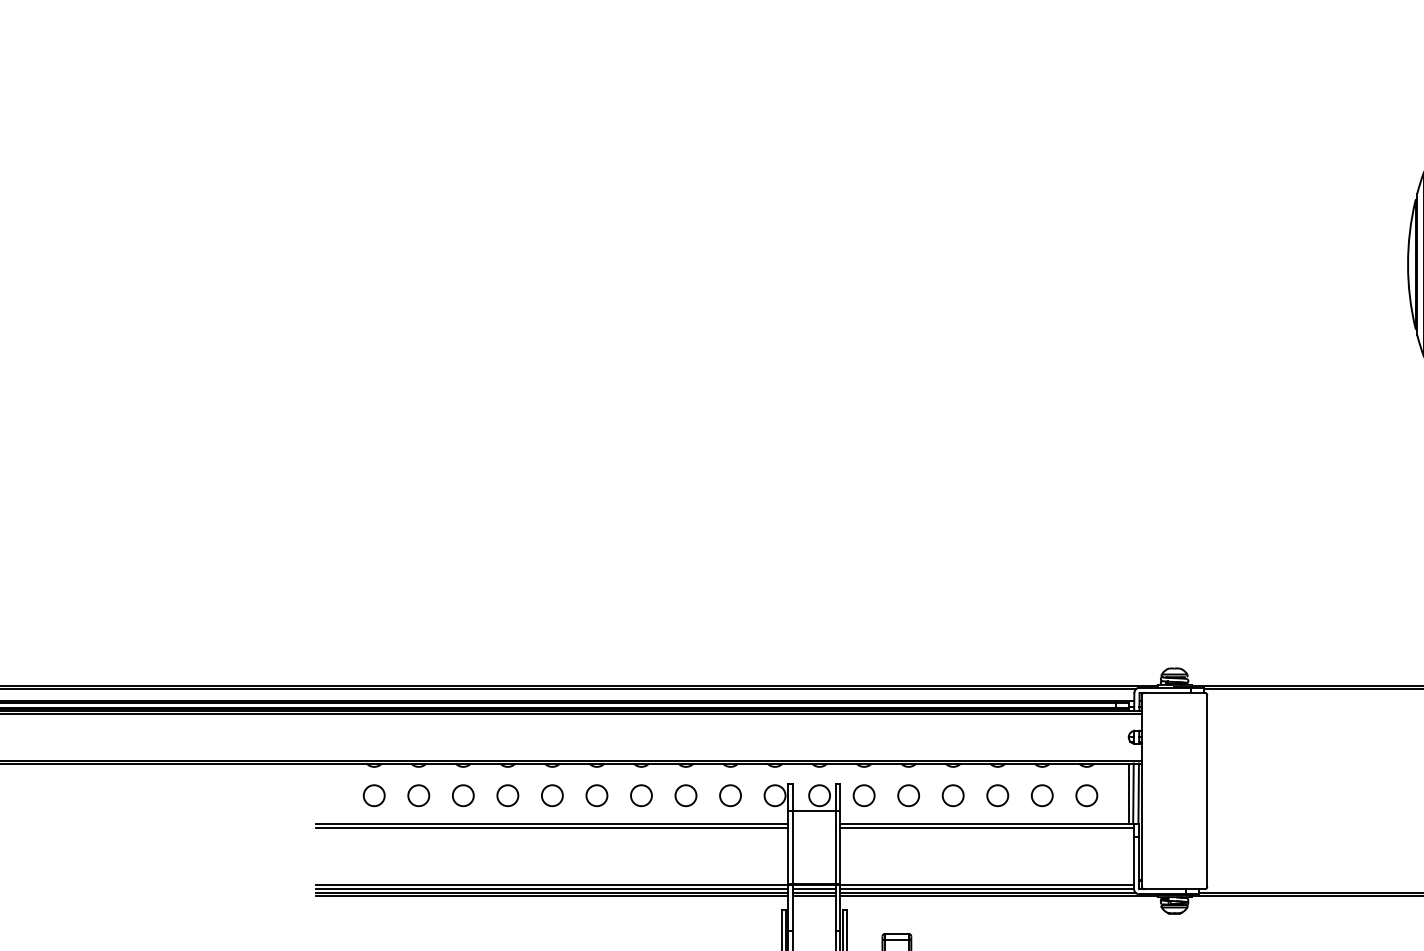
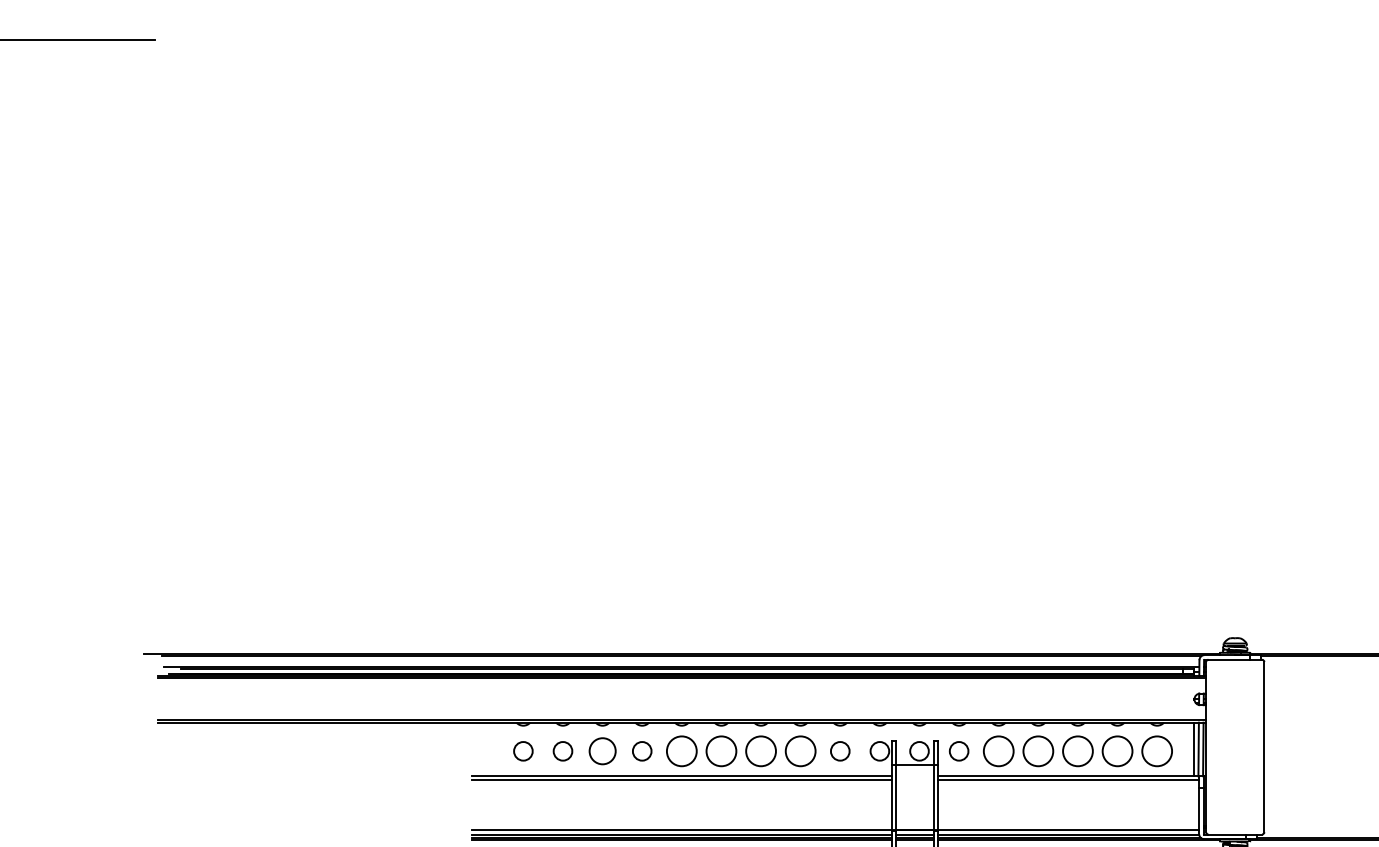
circle: (463, 795) -> (602, 751), size x1.4
circle: (552, 795) -> (681, 751), size x1.6
circle: (596, 795) -> (721, 751), size x1.6
circle: (640, 795) -> (760, 751), size x1.6
circle: (685, 795) -> (800, 751), size x1.6
circle: (908, 795) -> (998, 751), size x1.6
circle: (953, 795) -> (1038, 751), size x1.6
circle: (997, 795) -> (1077, 751), size x1.6
circle: (1042, 795) -> (1117, 751), size x1.6
circle: (1086, 795) -> (1156, 751), size x1.6

